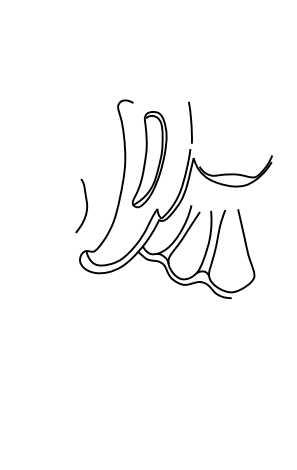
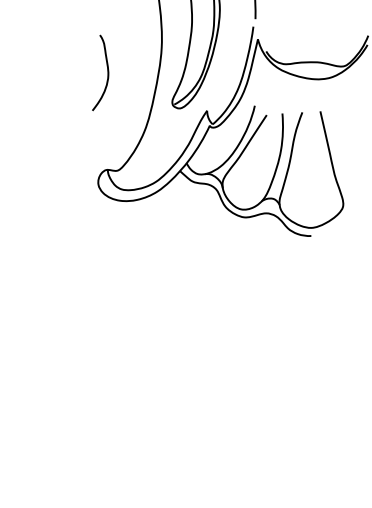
curve: (86, 205) -> (107, 72), moved

